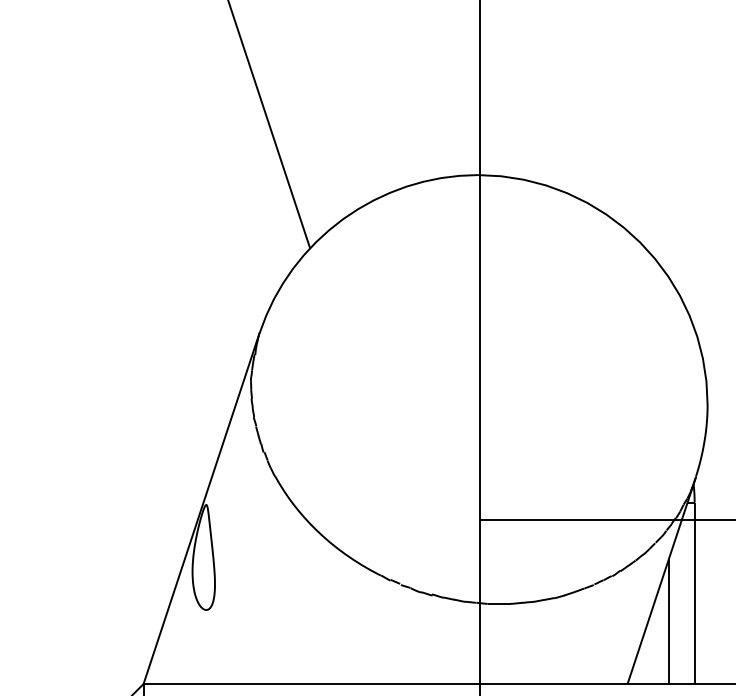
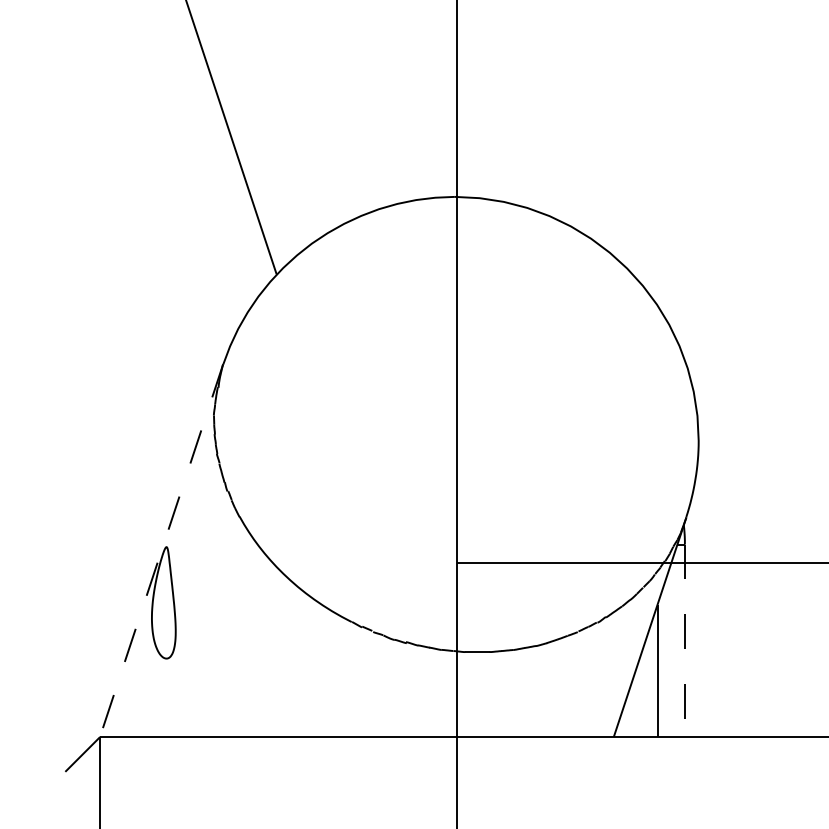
line: (201, 509) -> (161, 551), solid -> dashed
line: (694, 593) -> (684, 641), solid -> dashed

